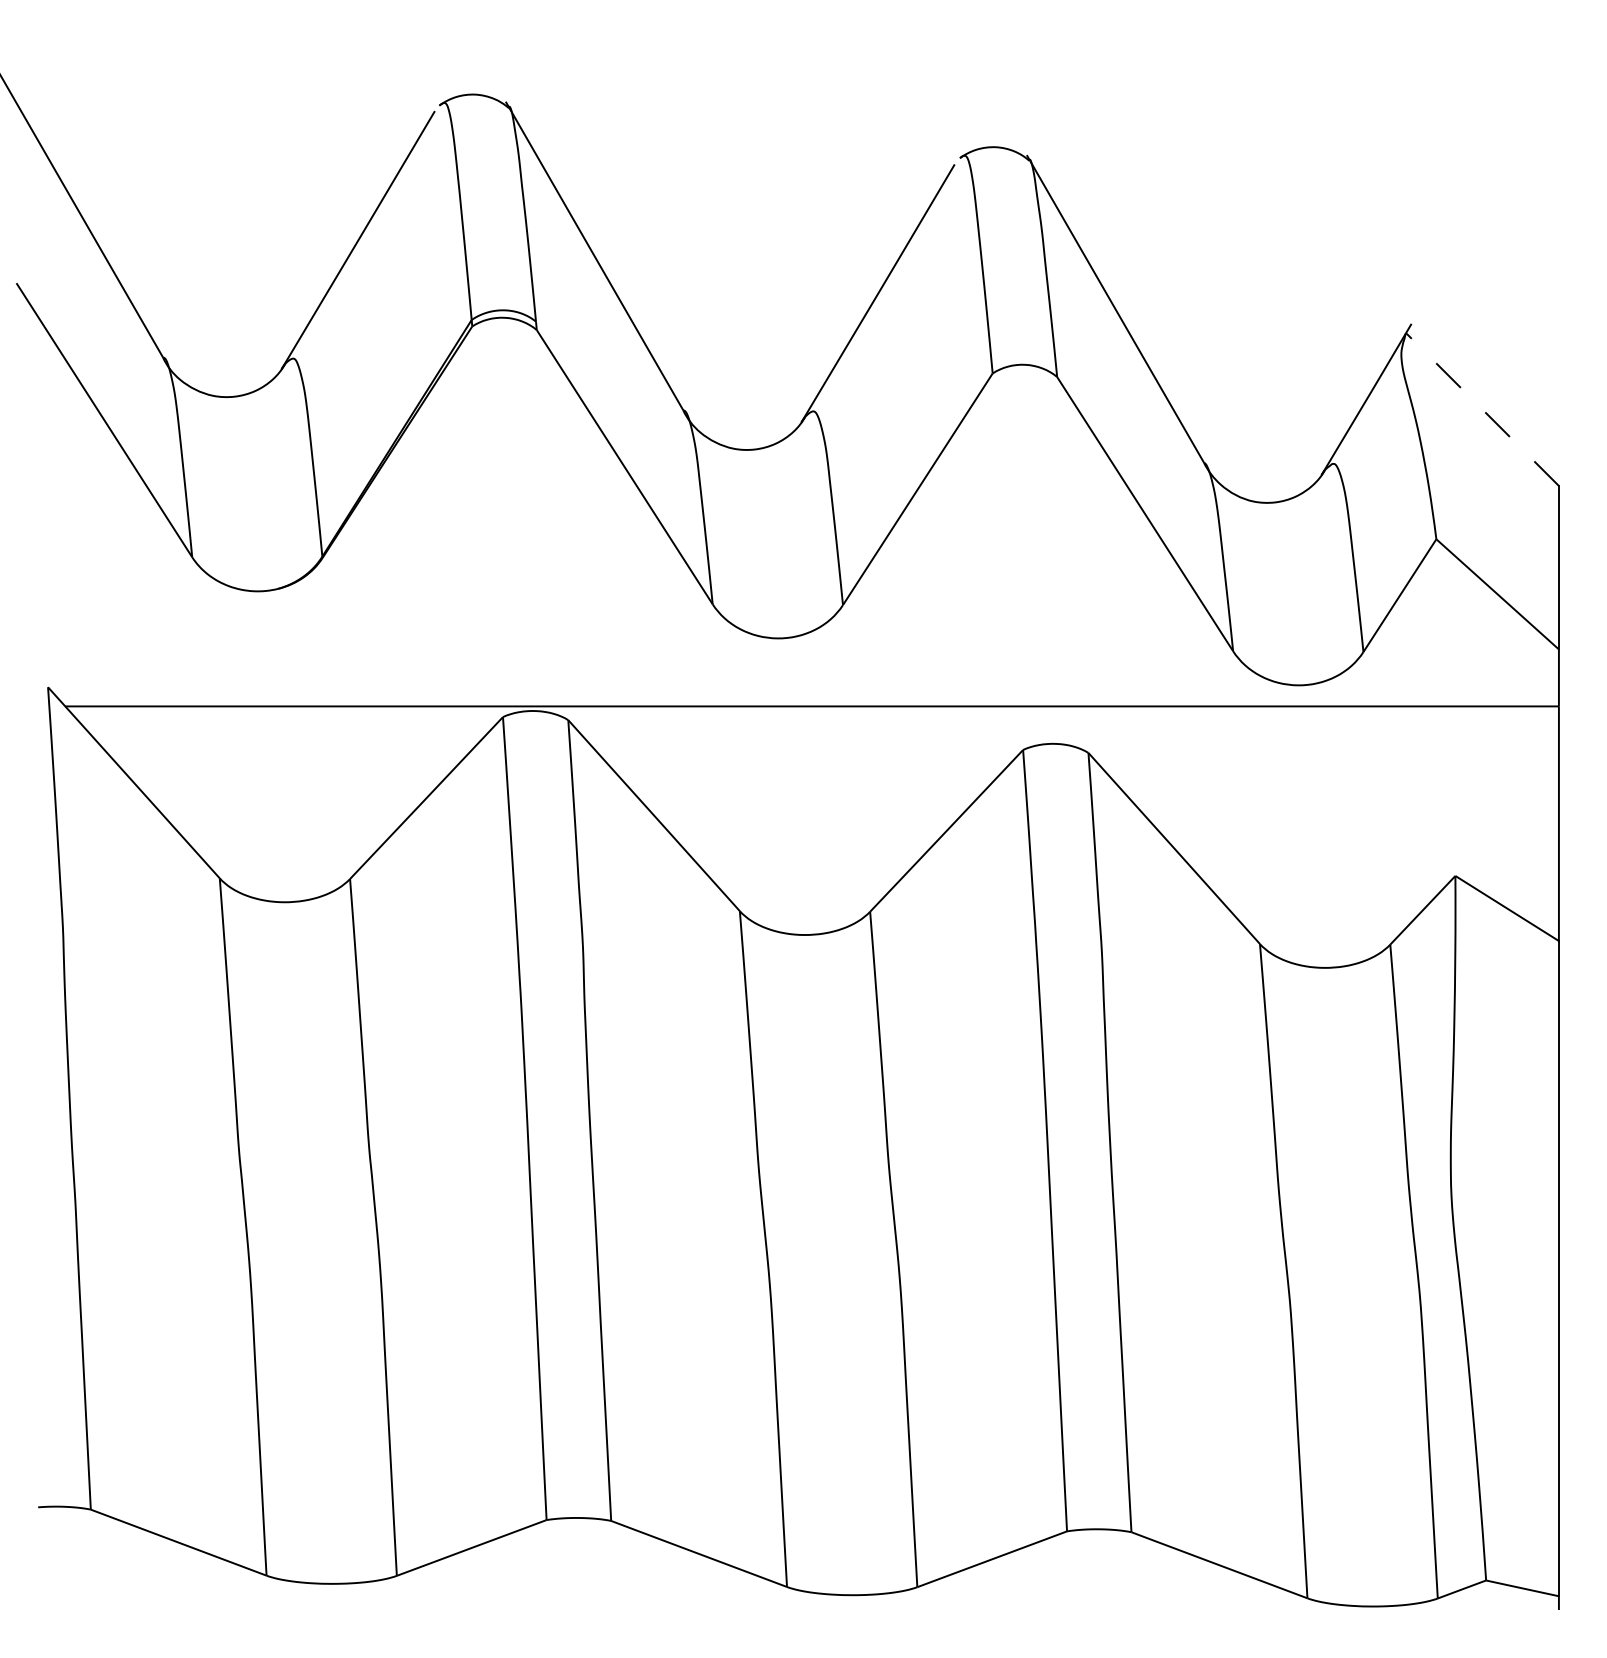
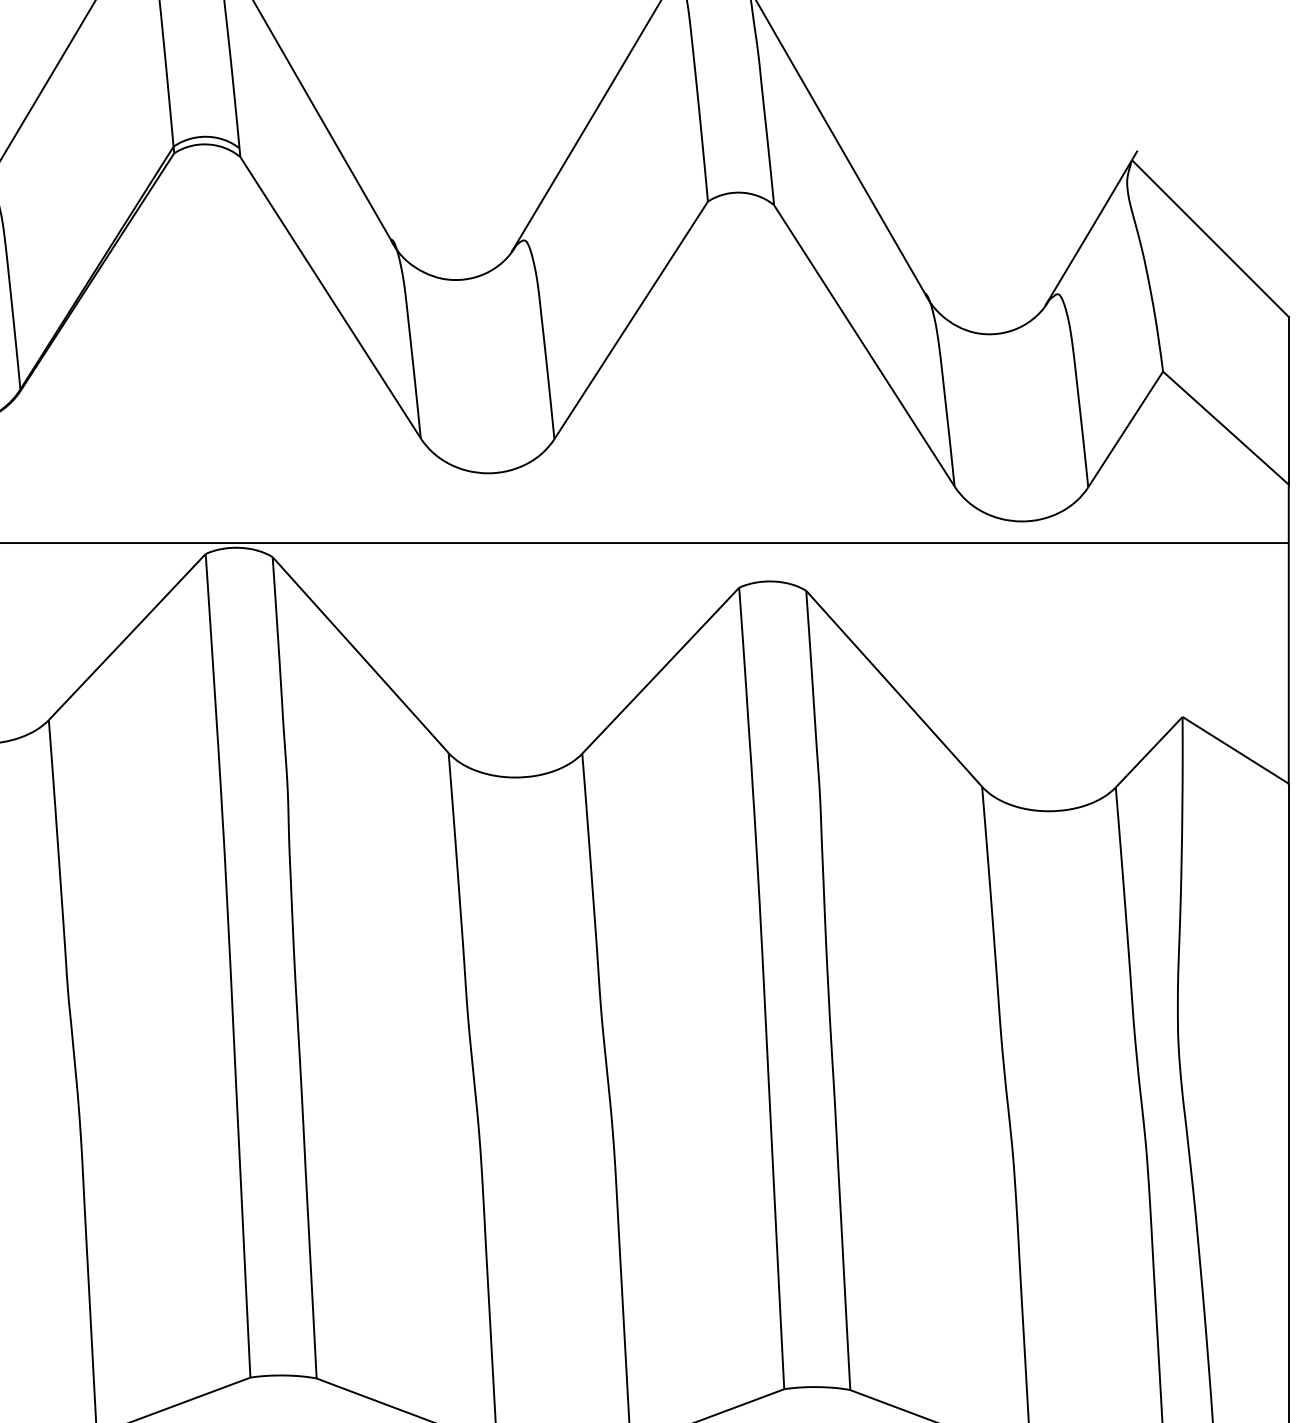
line: (1482, 409) -> (1210, 238), dashed -> solid

